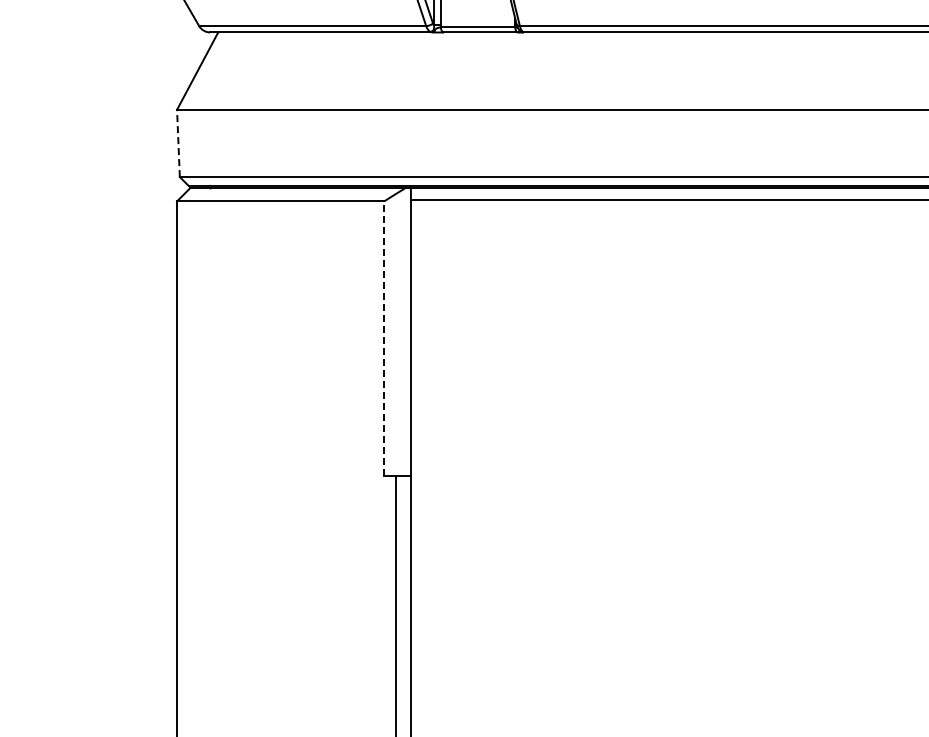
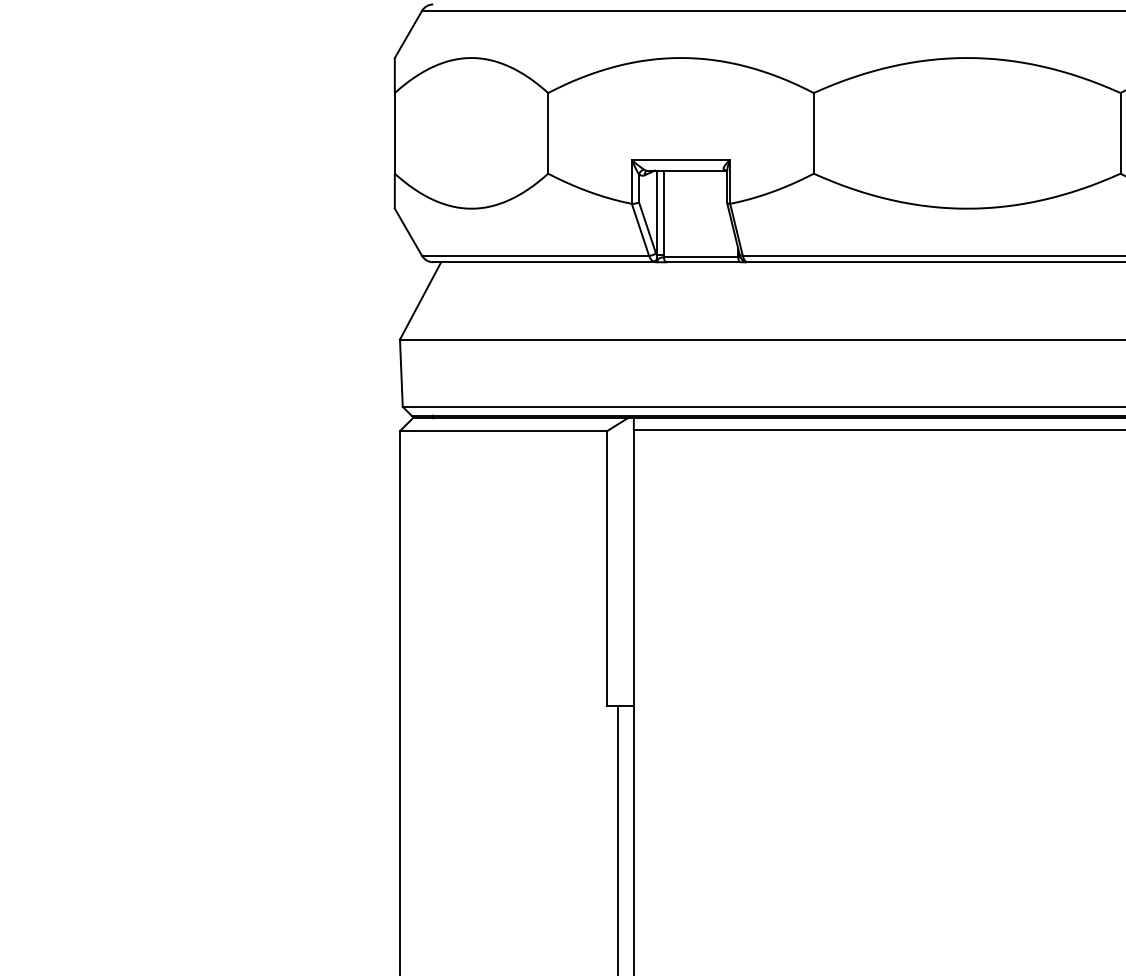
line: (178, 143) -> (401, 373), dashed -> solid
line: (384, 337) -> (607, 567), dashed -> solid

